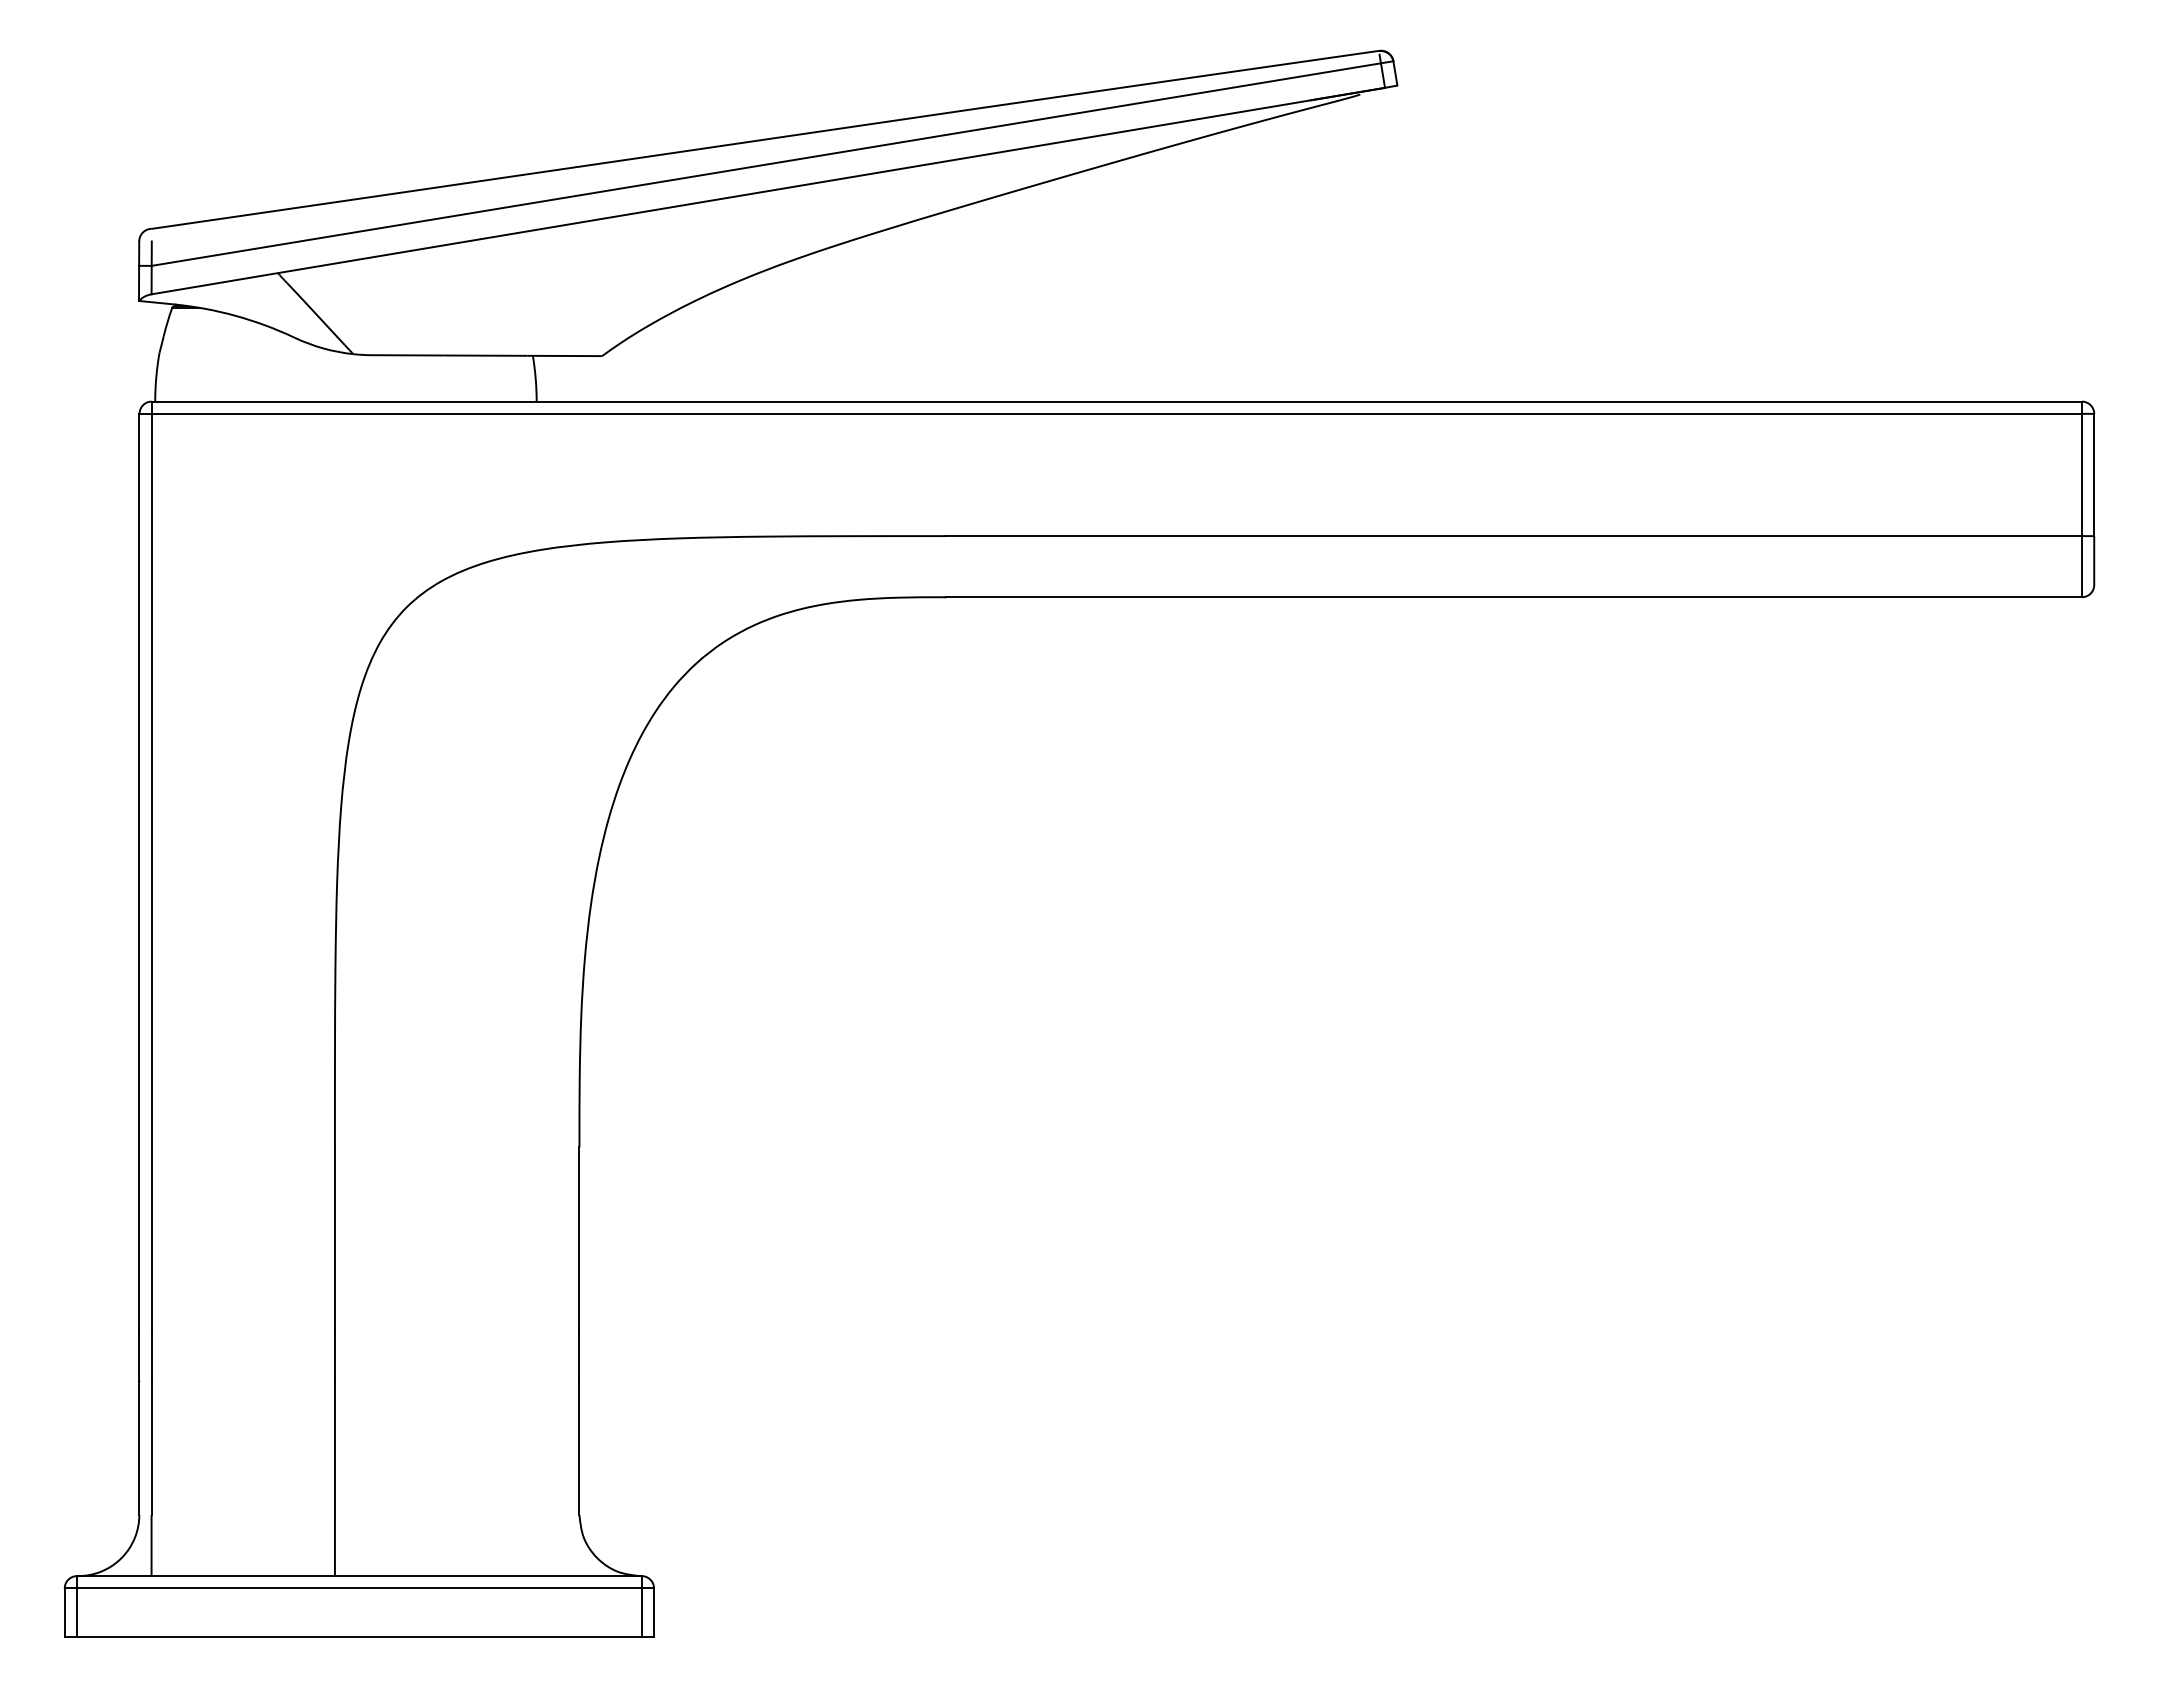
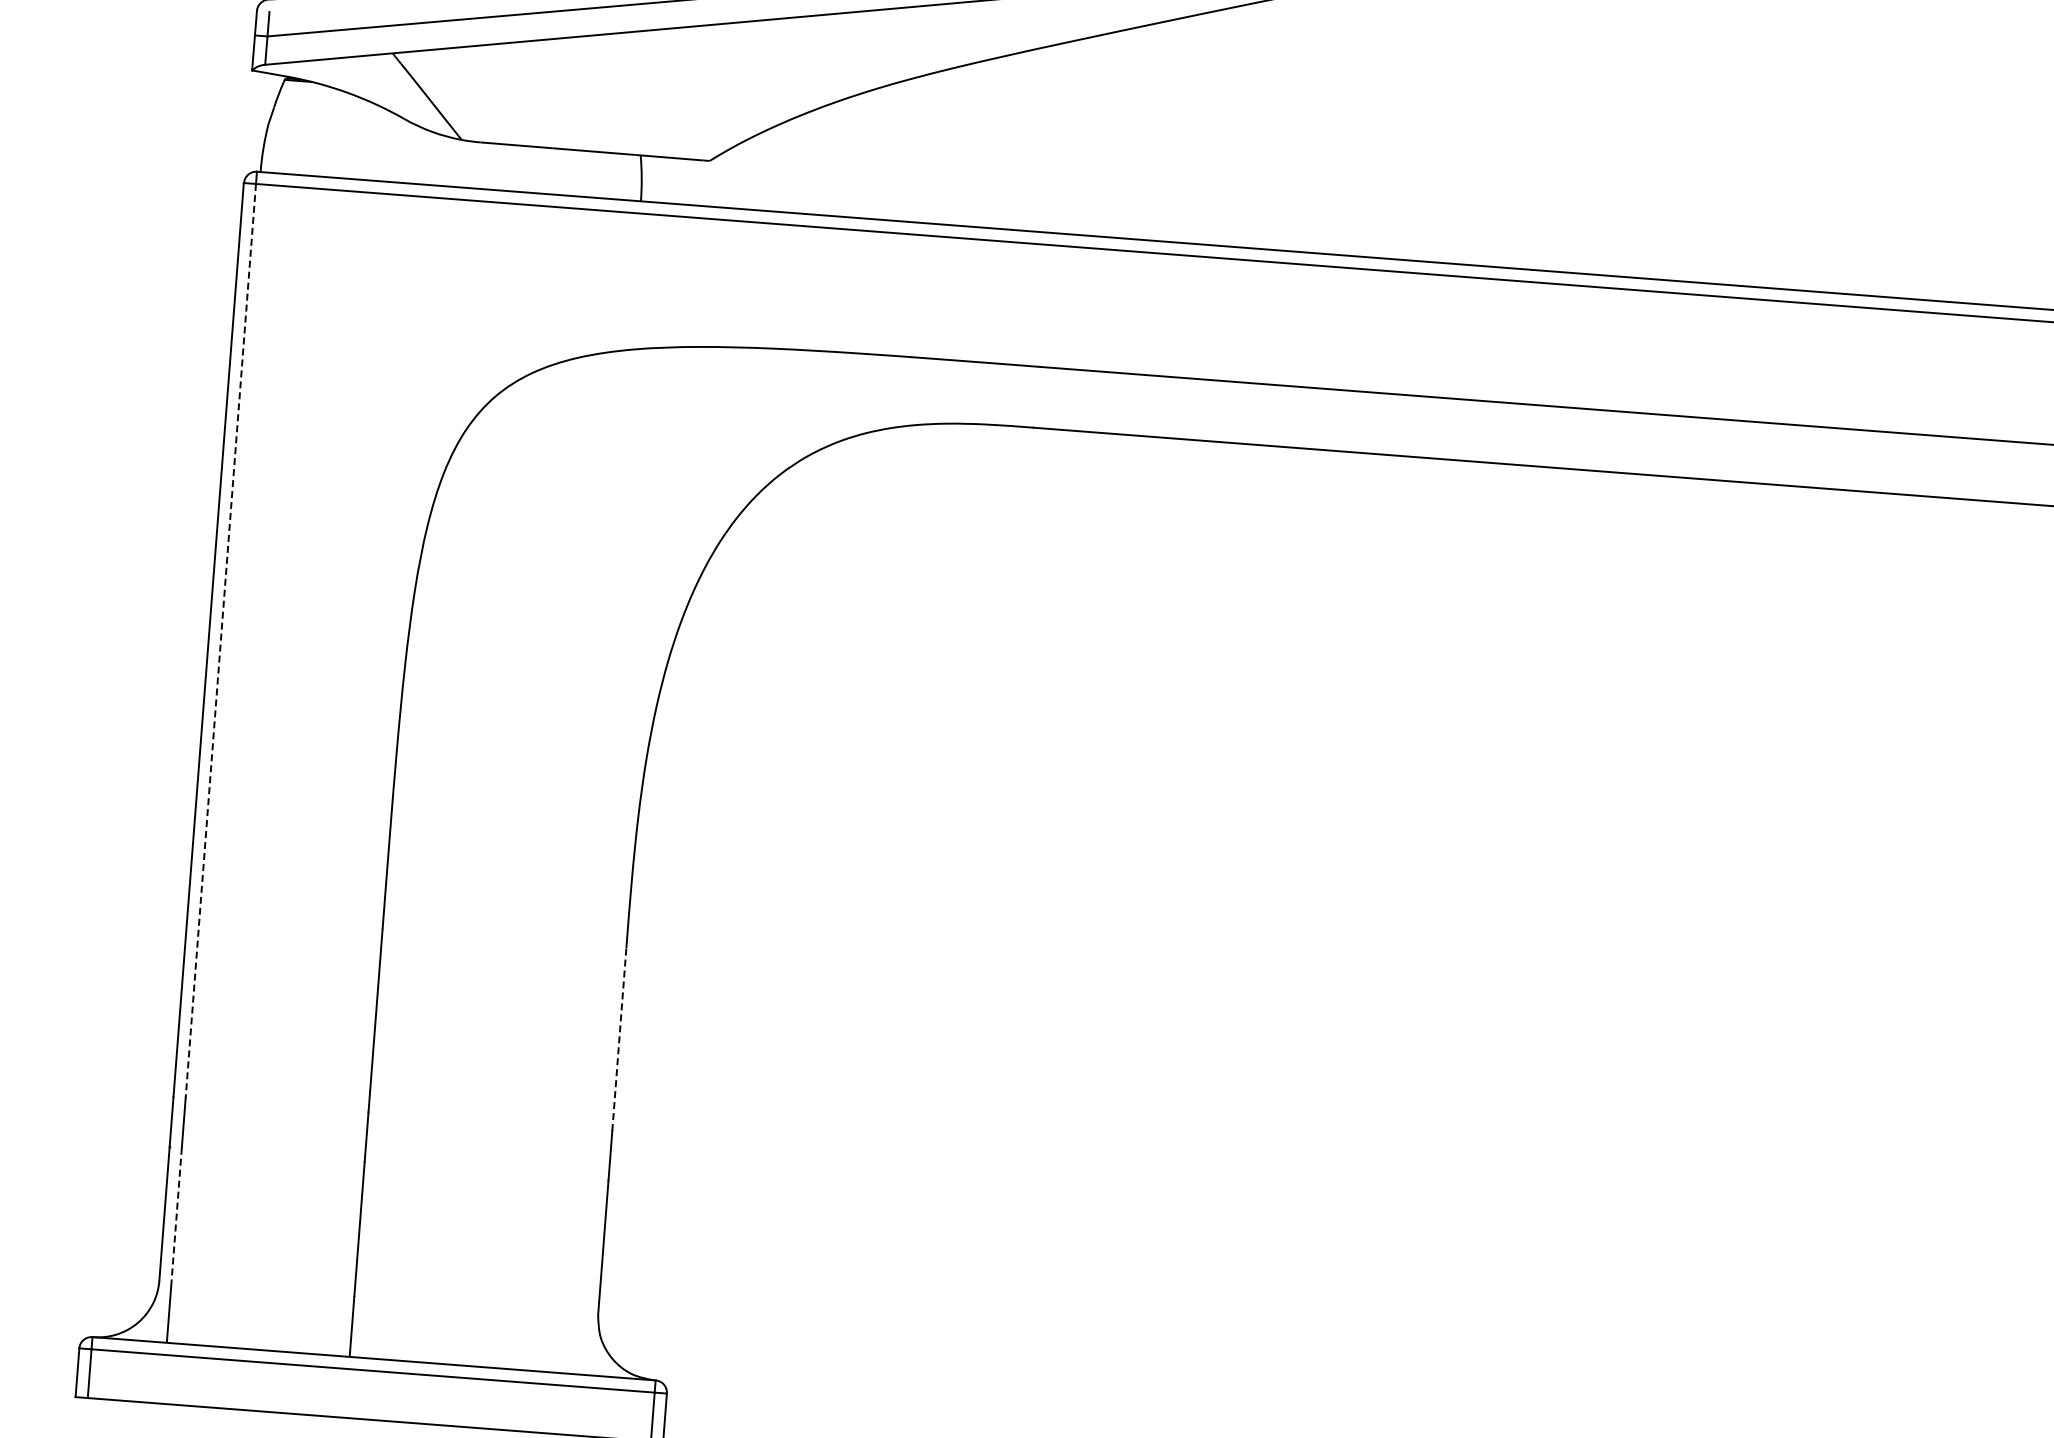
line: (151, 872) -> (220, 641), solid -> dashed
line: (579, 1239) -> (619, 1040), solid -> dashed
line: (151, 1448) -> (176, 1215), solid -> dashed

